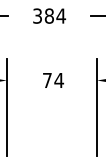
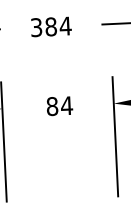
text: (46, 80) -> (51, 106), 74 -> 84

